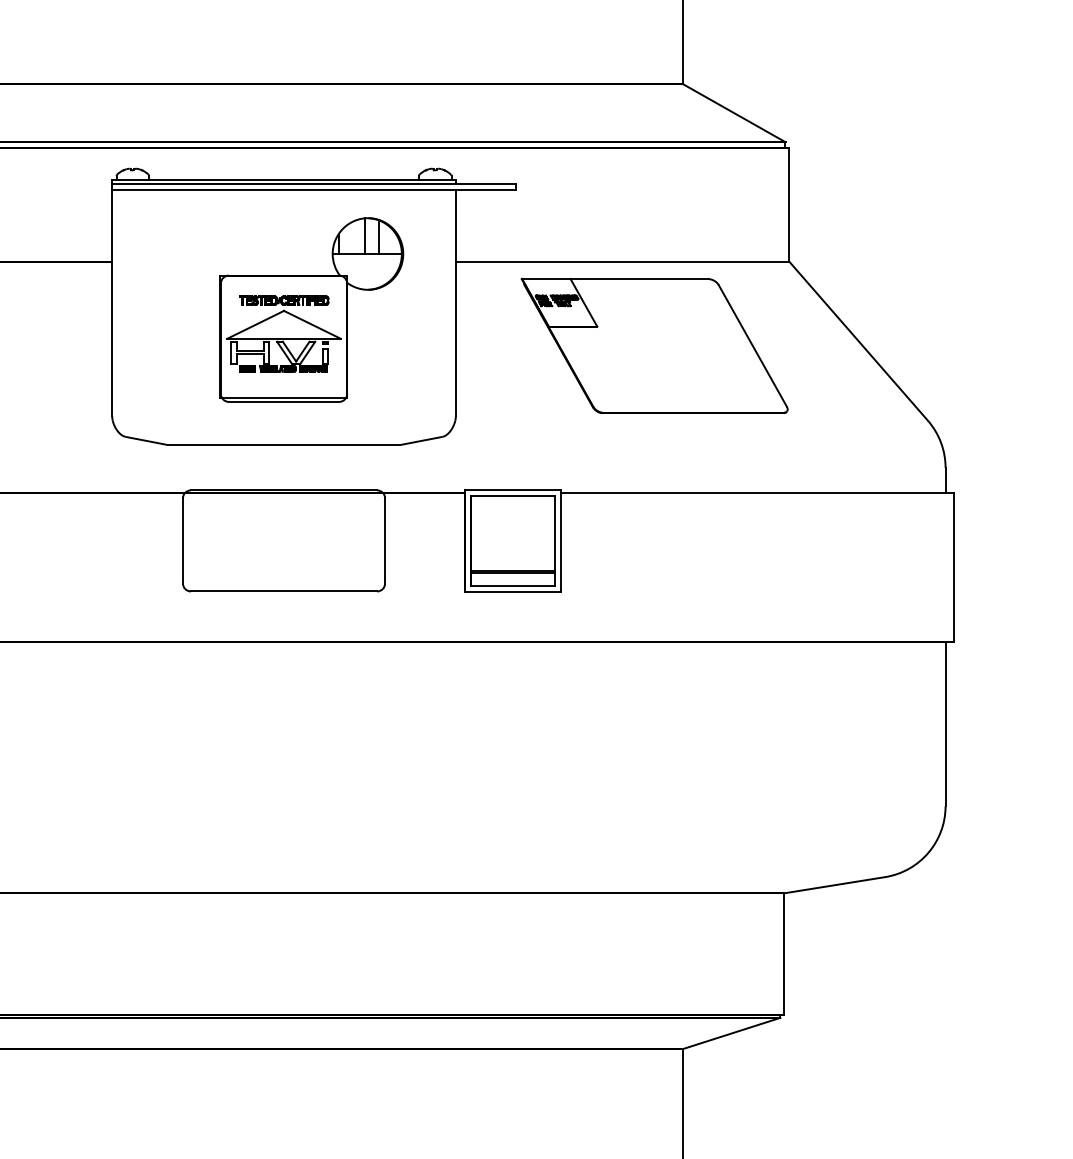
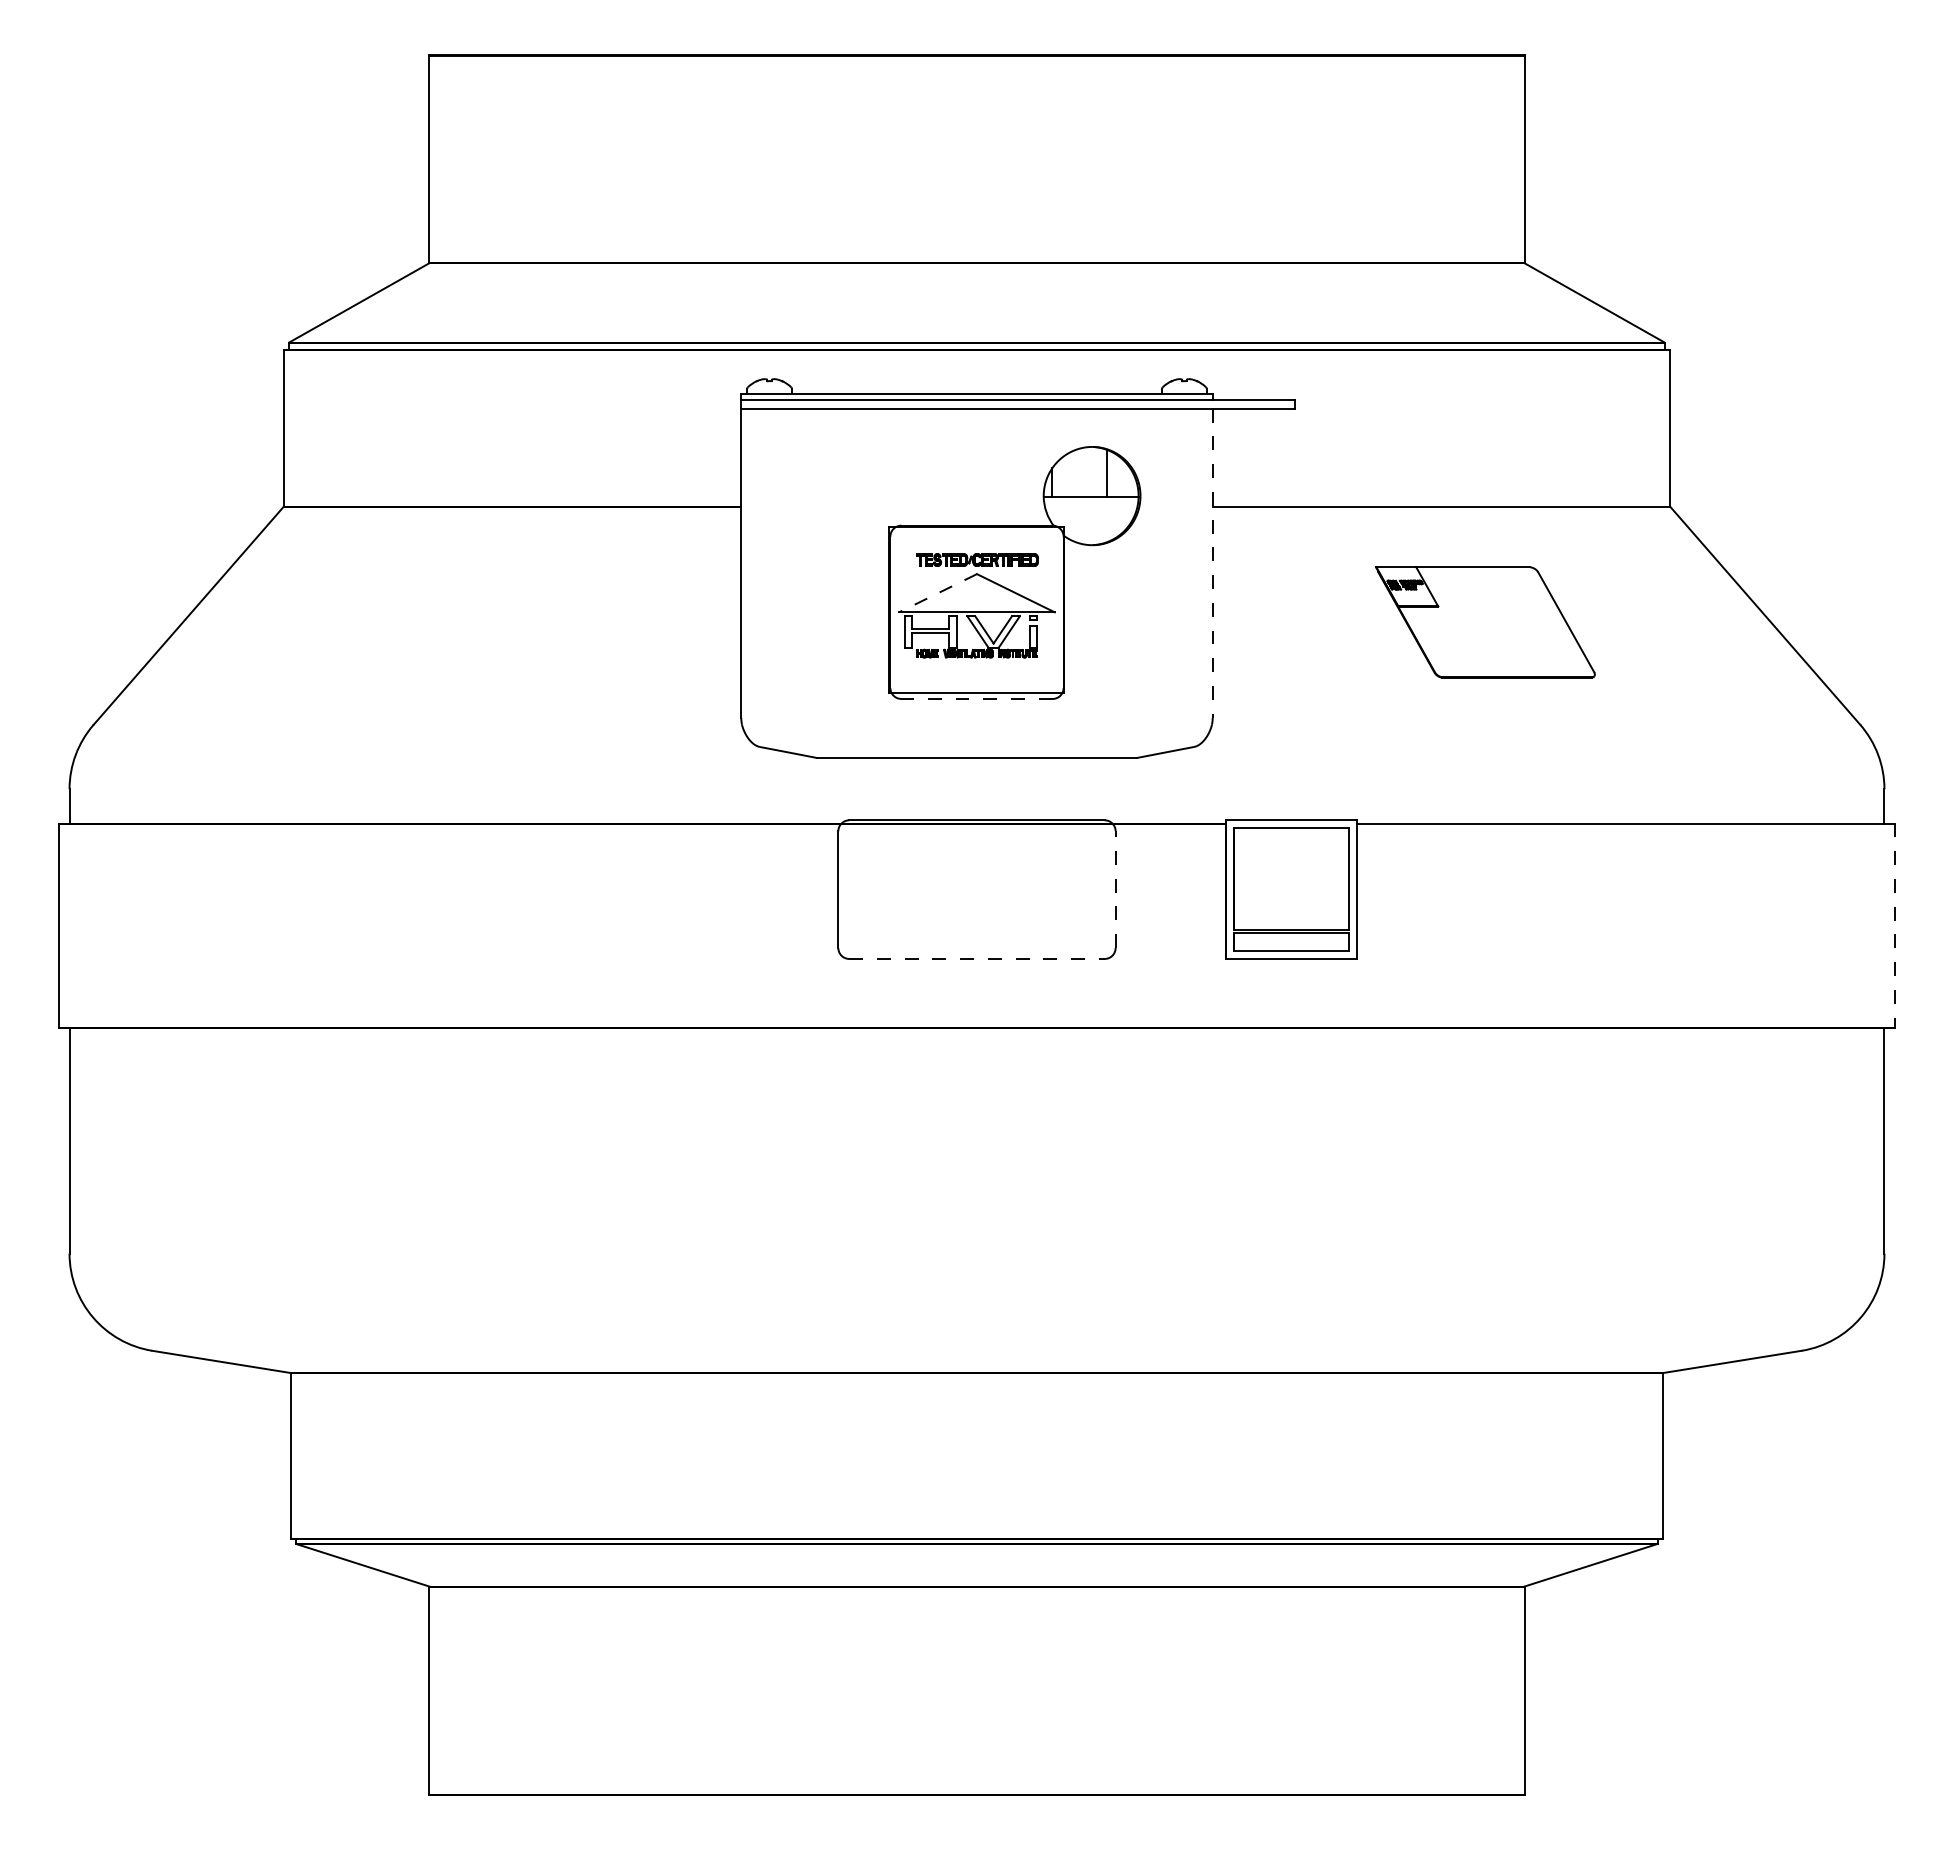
line: (365, 236) -> (1088, 471), removed
line: (455, 303) -> (1212, 563), solid -> dashed
line: (255, 325) -> (937, 593), solid -> dashed
part: (654, 346) -> (1485, 622), size x0.6
line: (284, 401) -> (977, 698), solid -> dashed
line: (385, 540) -> (1115, 889), solid -> dashed
line: (953, 567) -> (1895, 926), solid -> dashed
line: (283, 591) -> (976, 958), solid -> dashed

